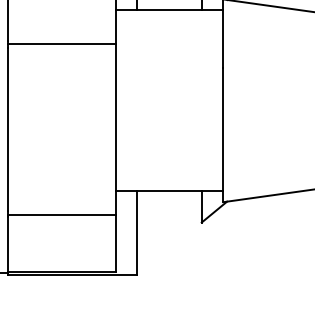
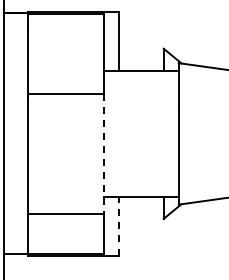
line: (115, 128) -> (103, 153), solid -> dashed
line: (136, 232) -> (118, 225), solid -> dashed

